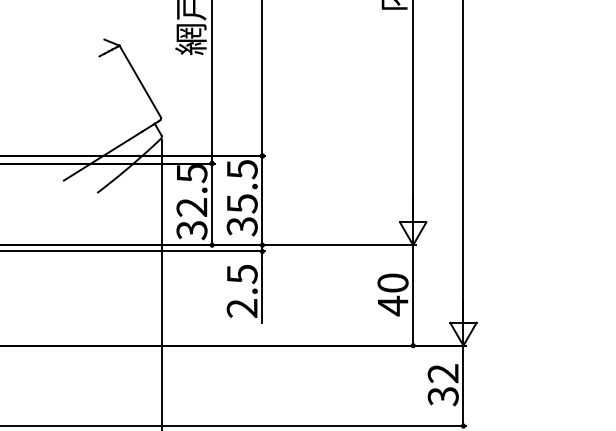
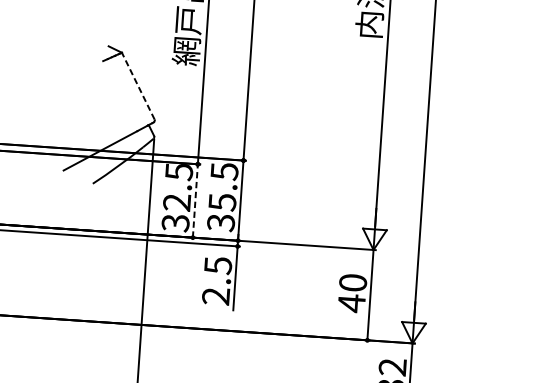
line: (139, 81) -> (137, 86), solid -> dashed
line: (212, 204) -> (195, 201), solid -> dashed

